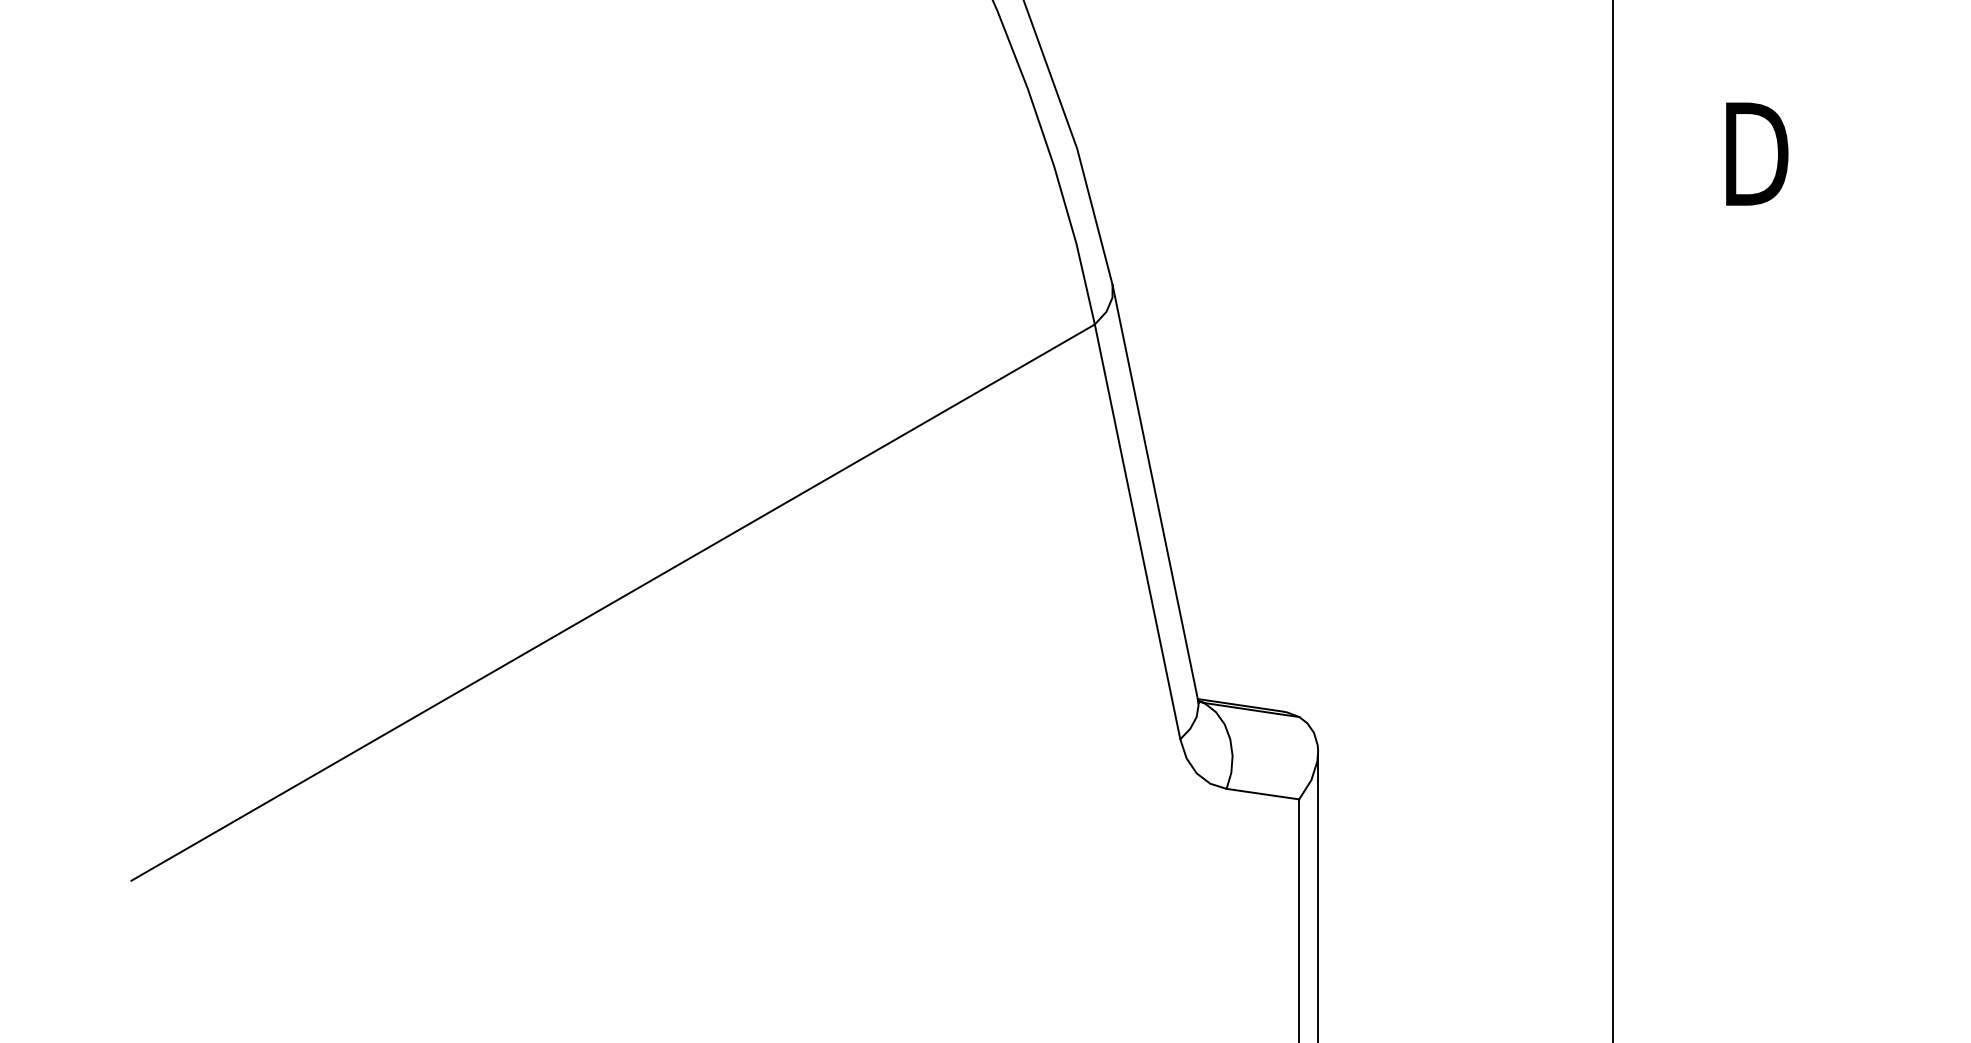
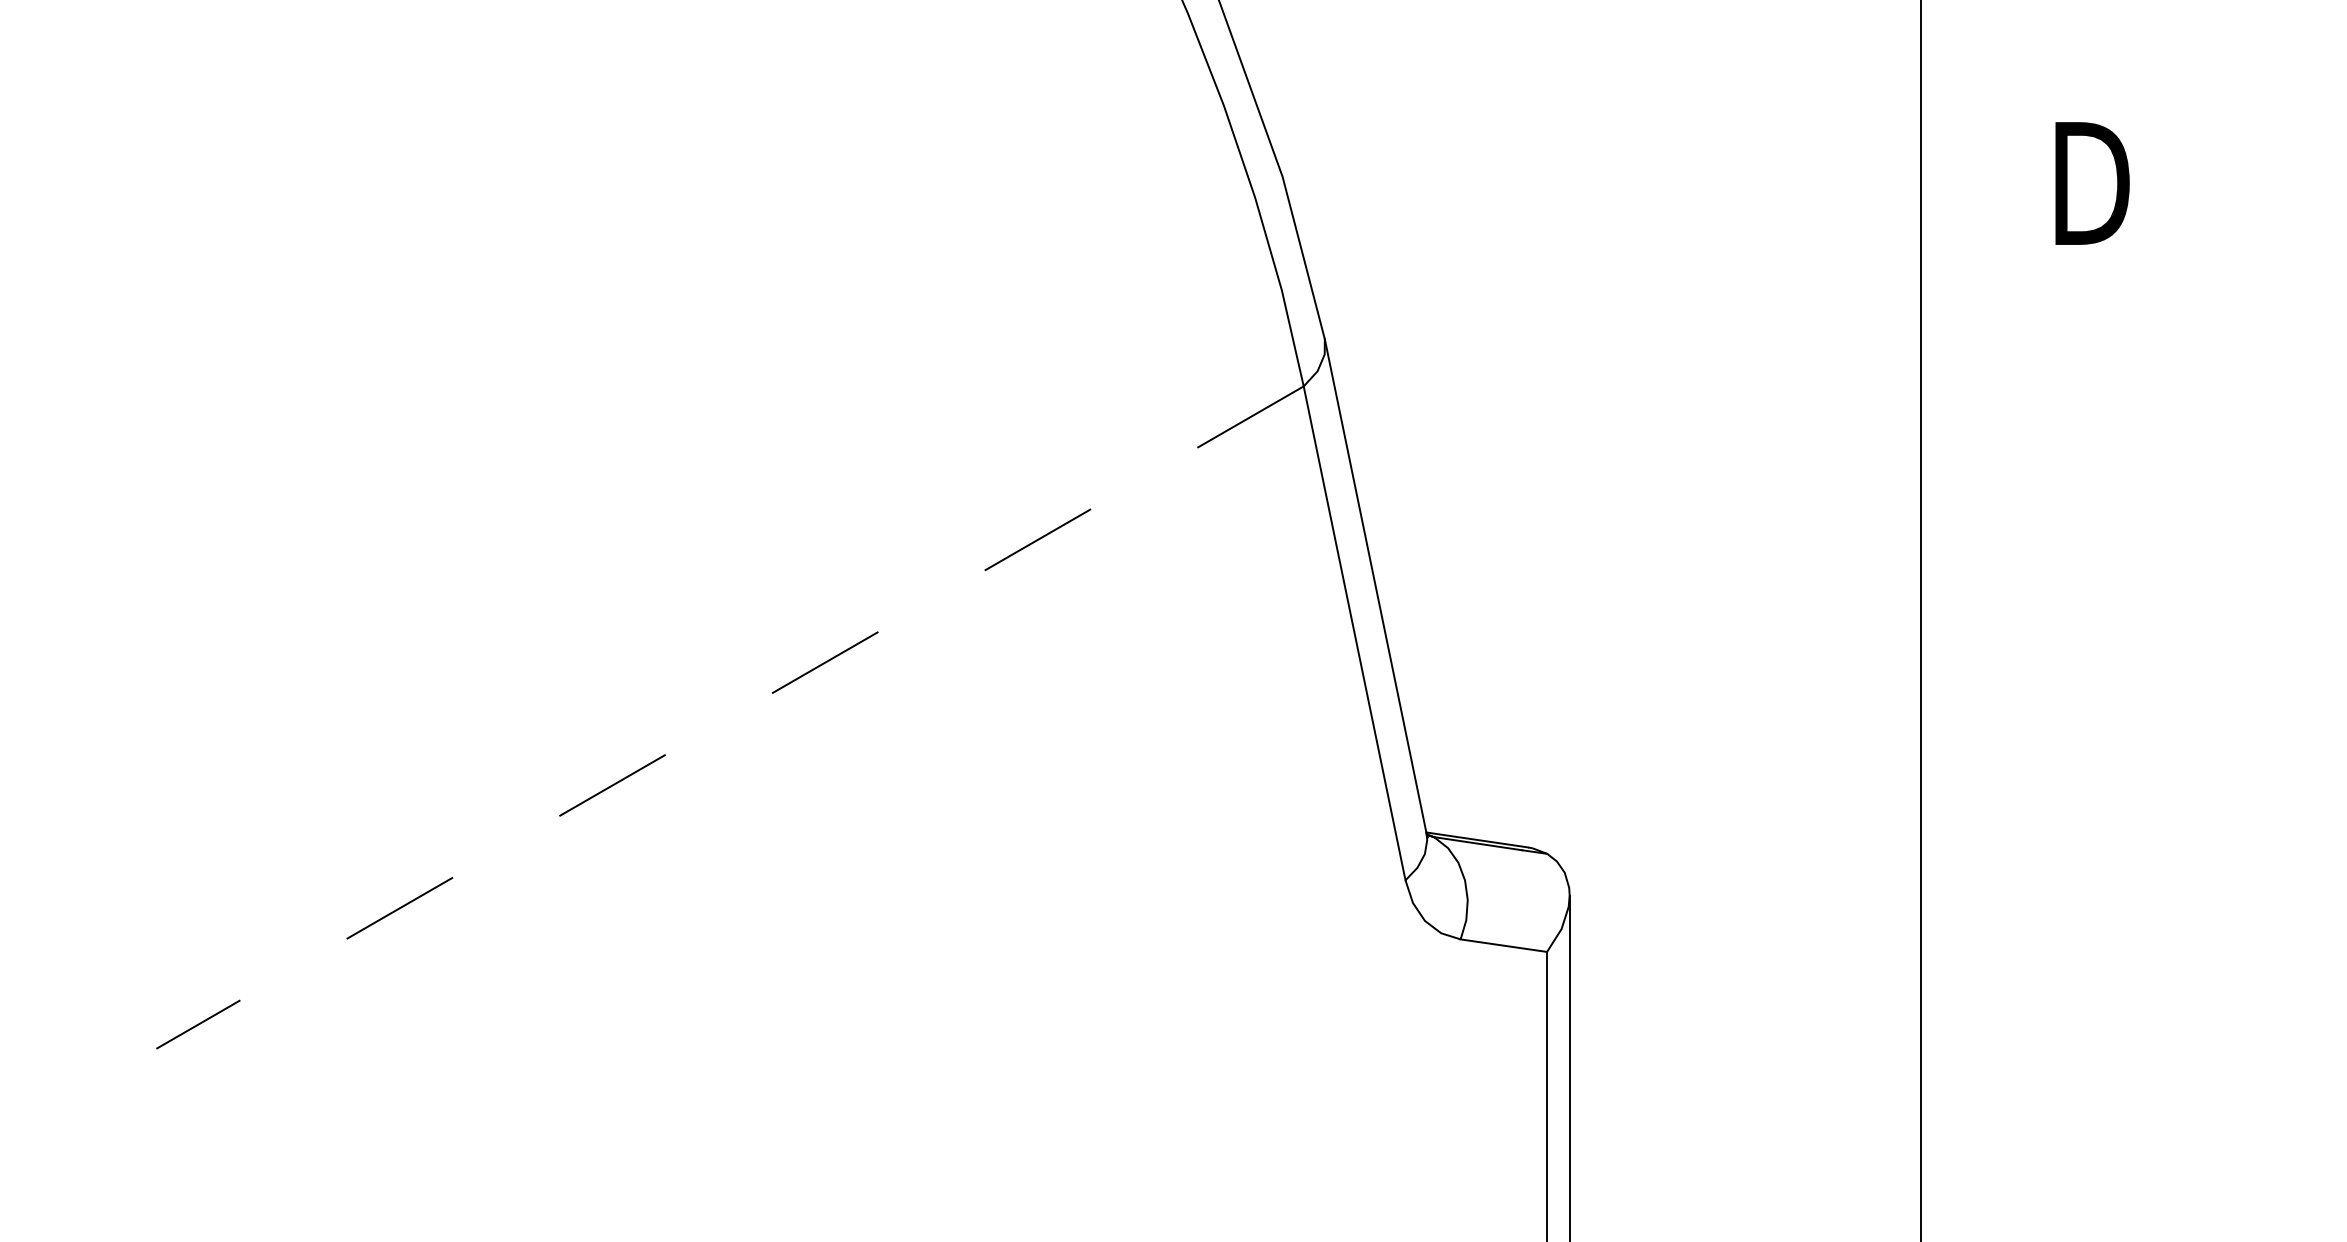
line: (612, 602) -> (729, 717), solid -> dashed

